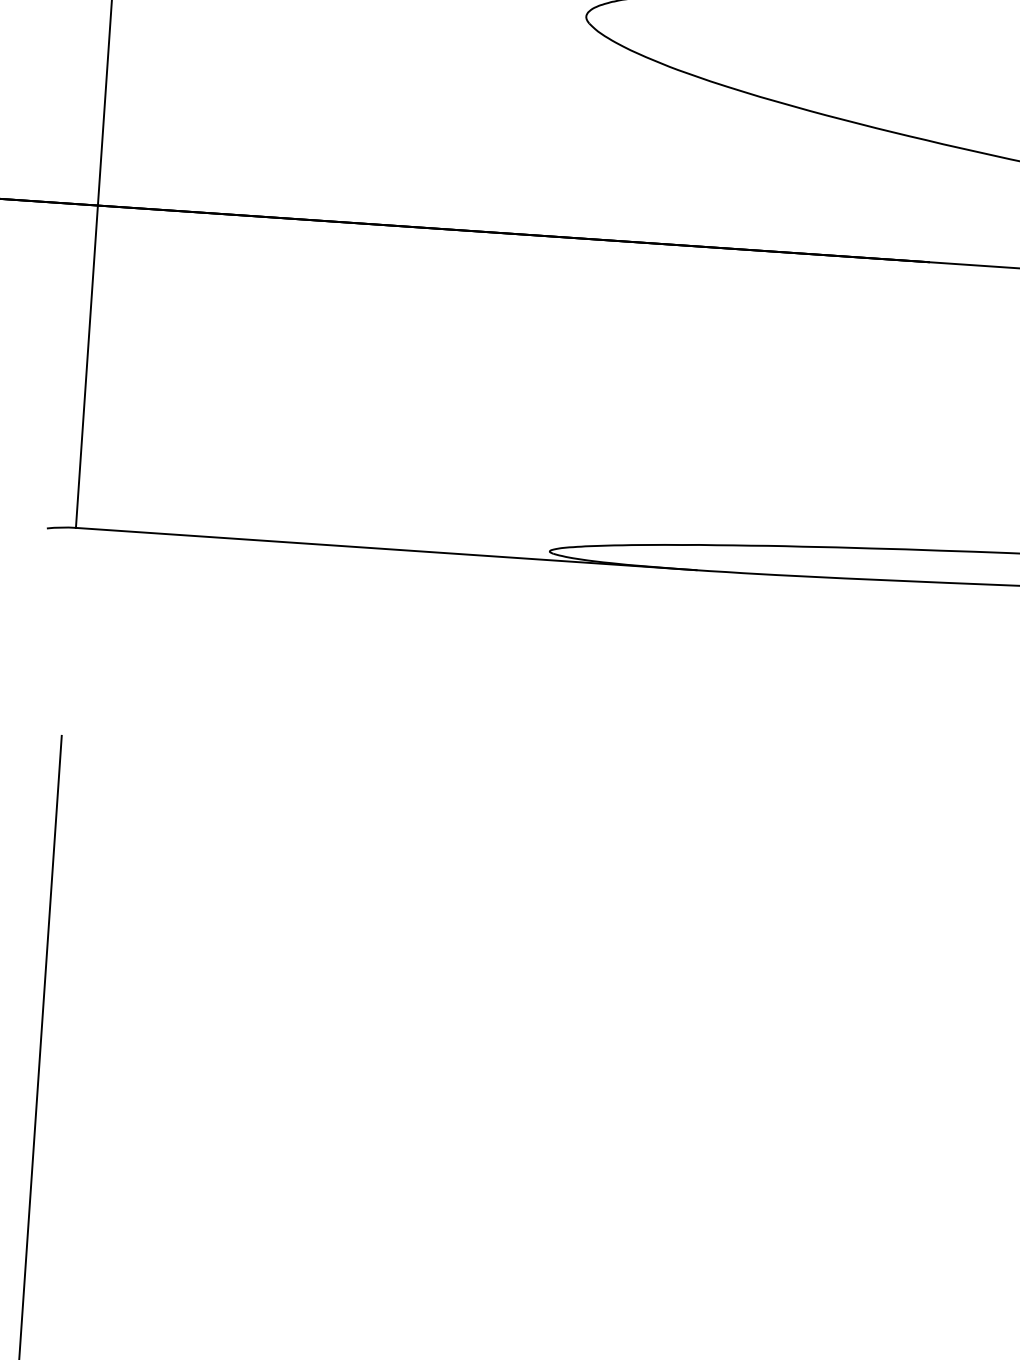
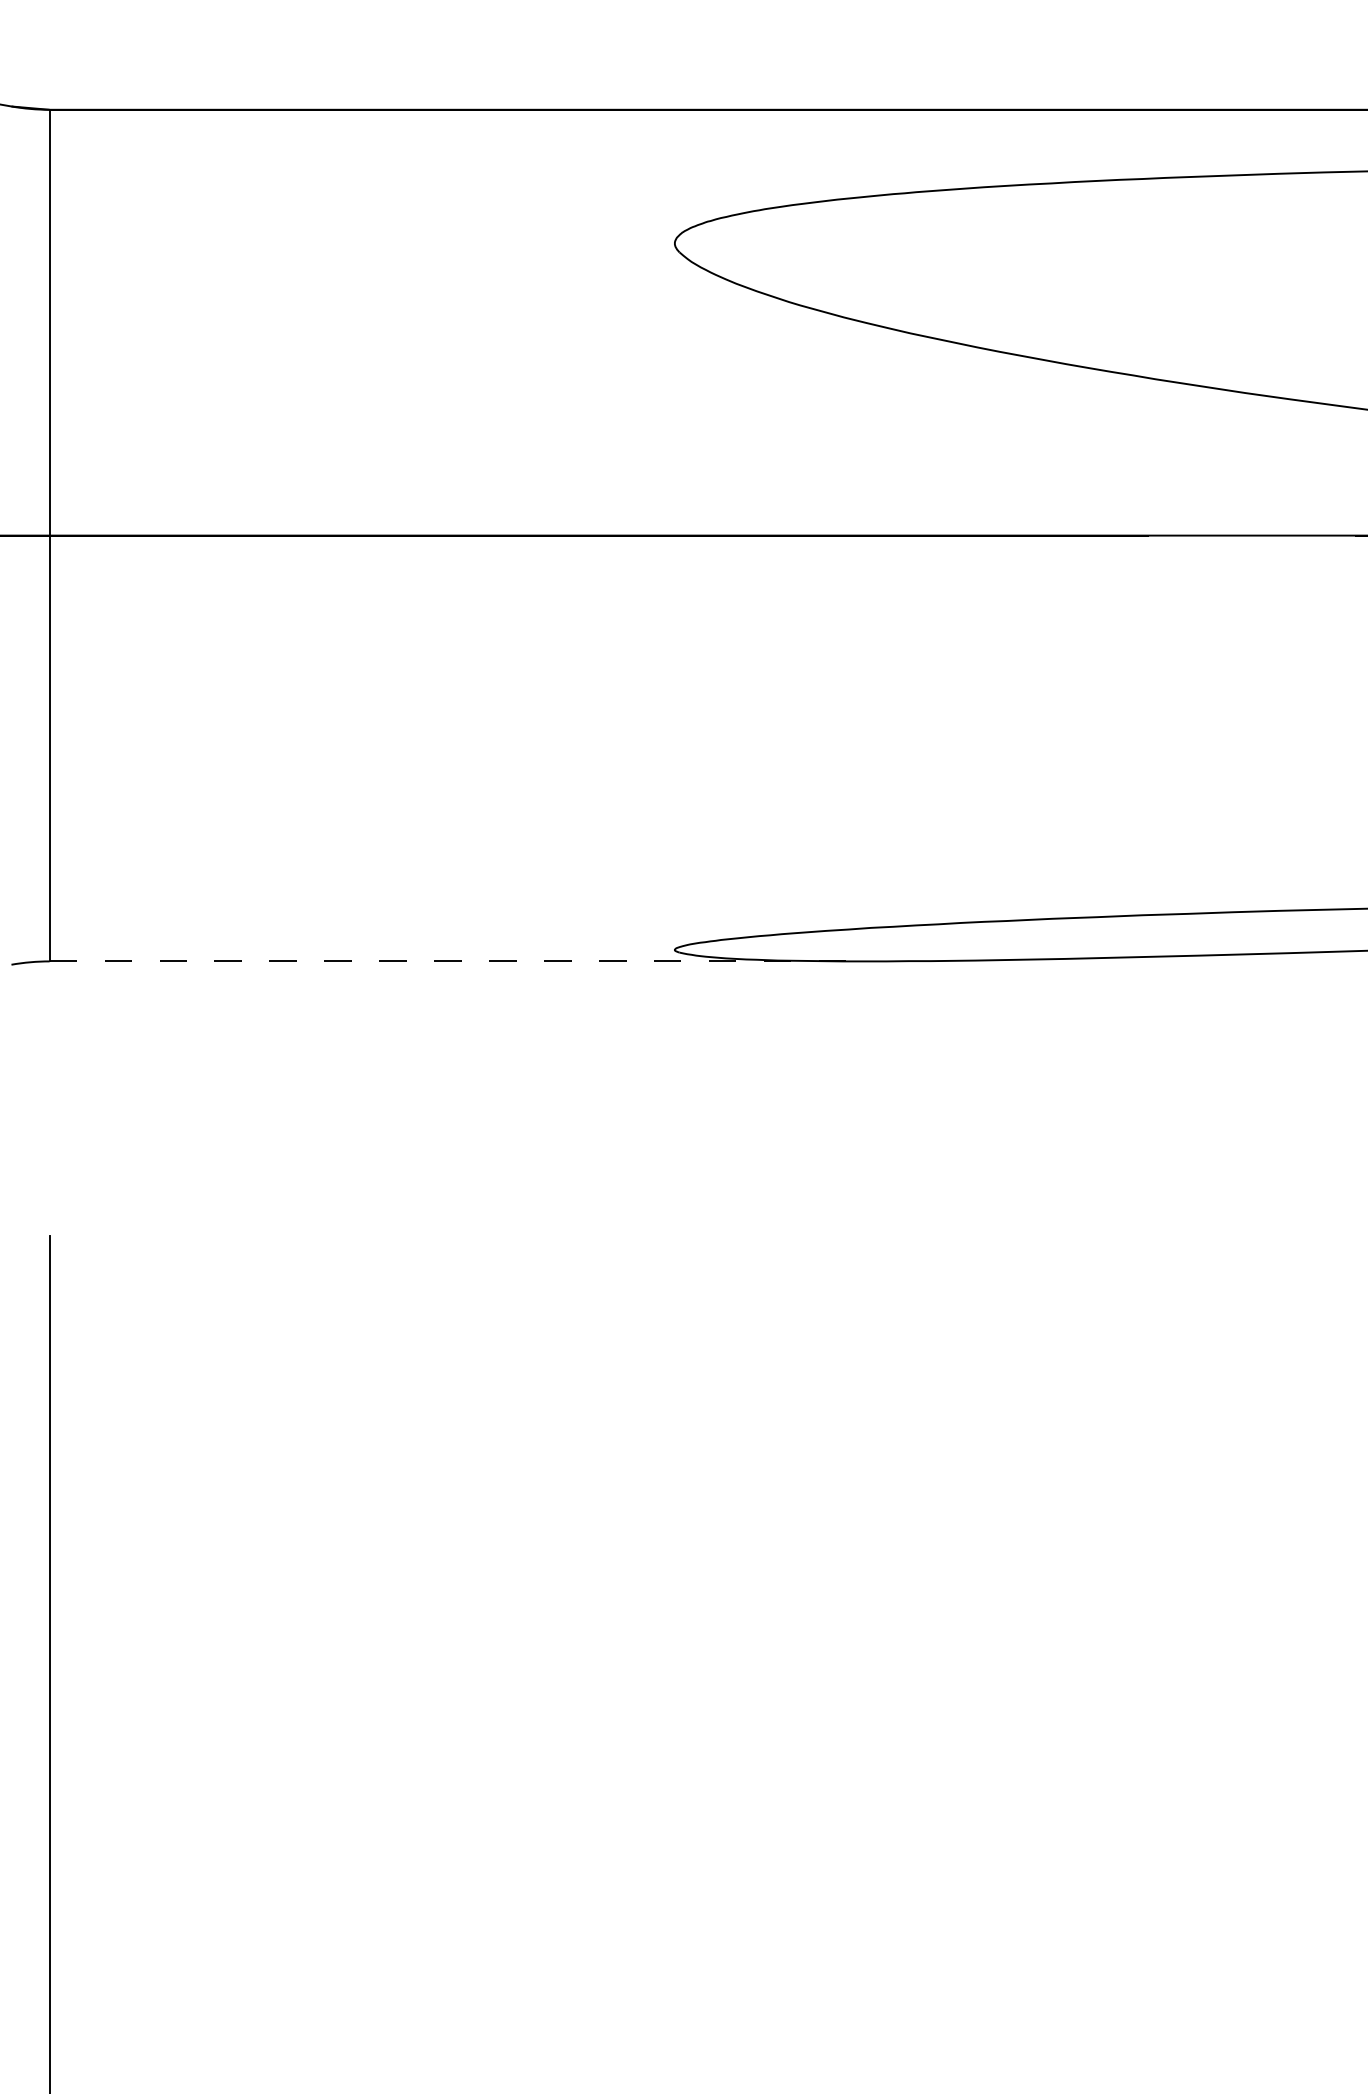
line: (386, 549) -> (459, 961), solid -> dashed

